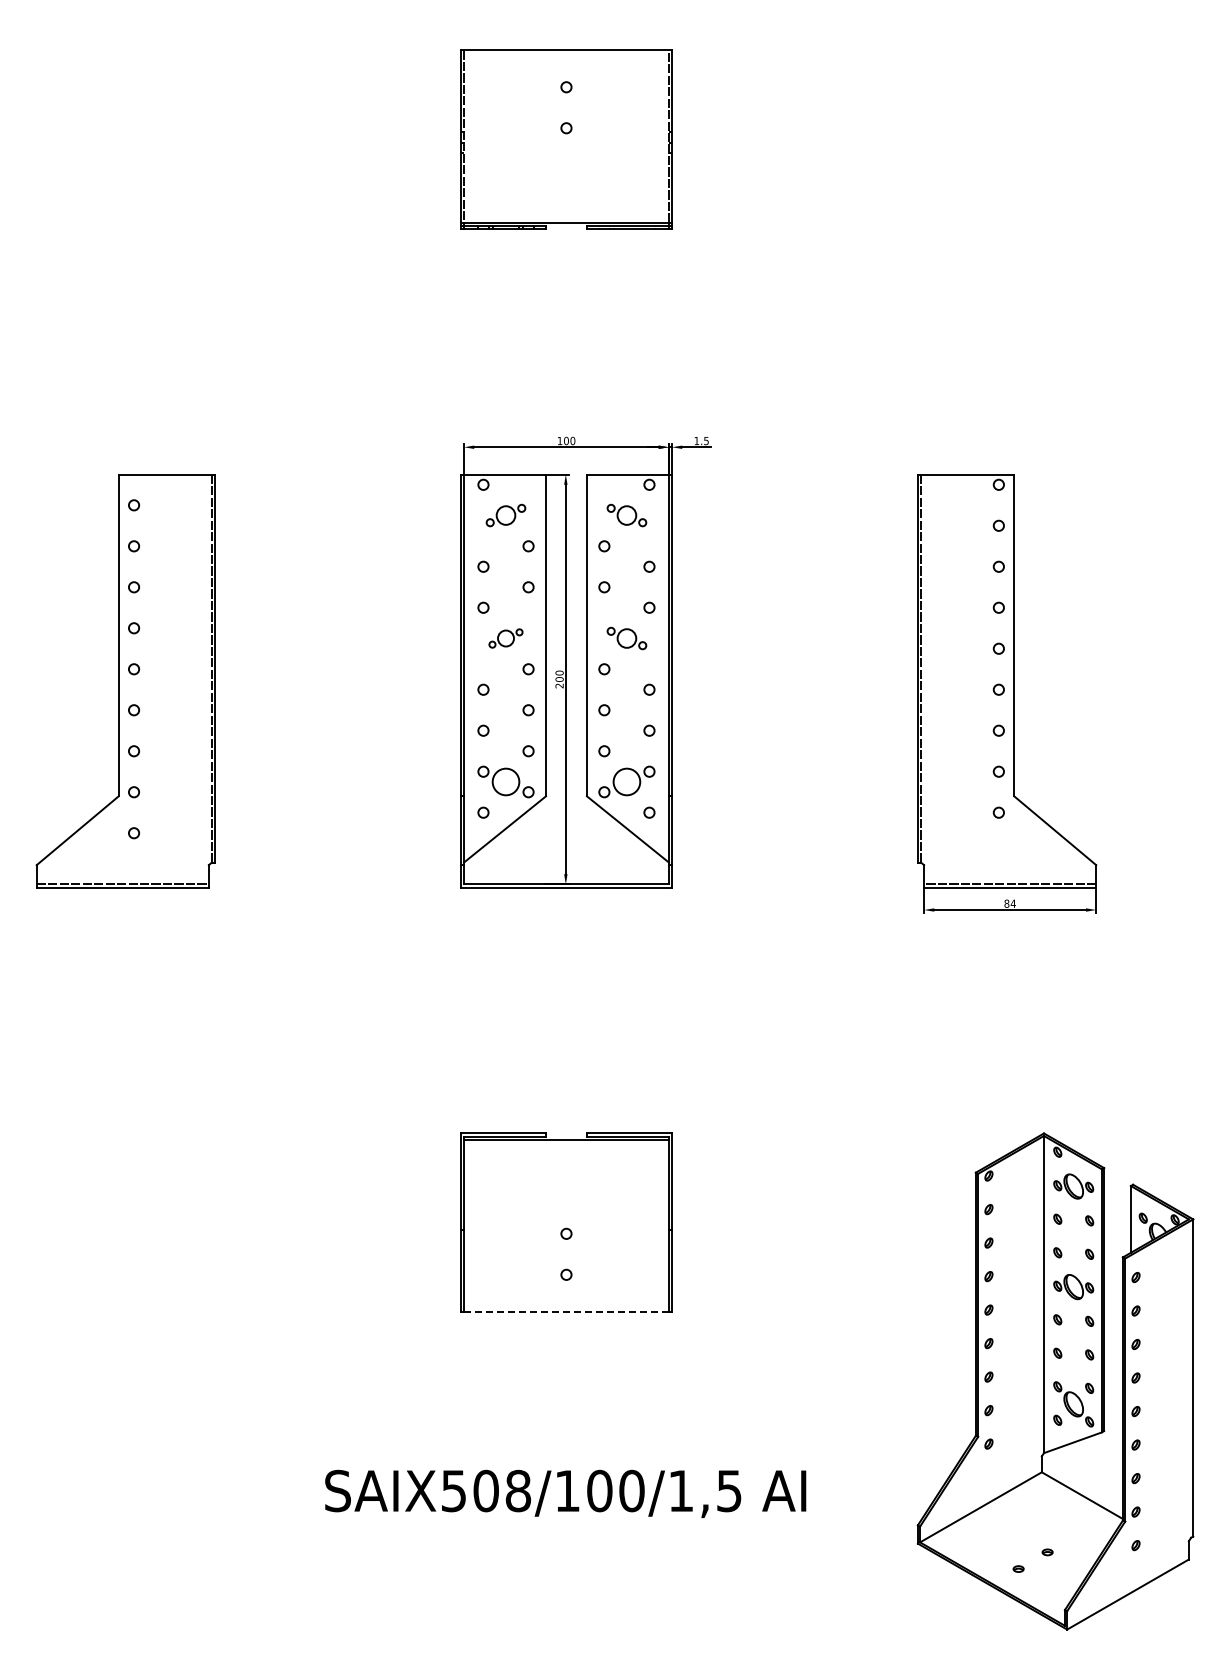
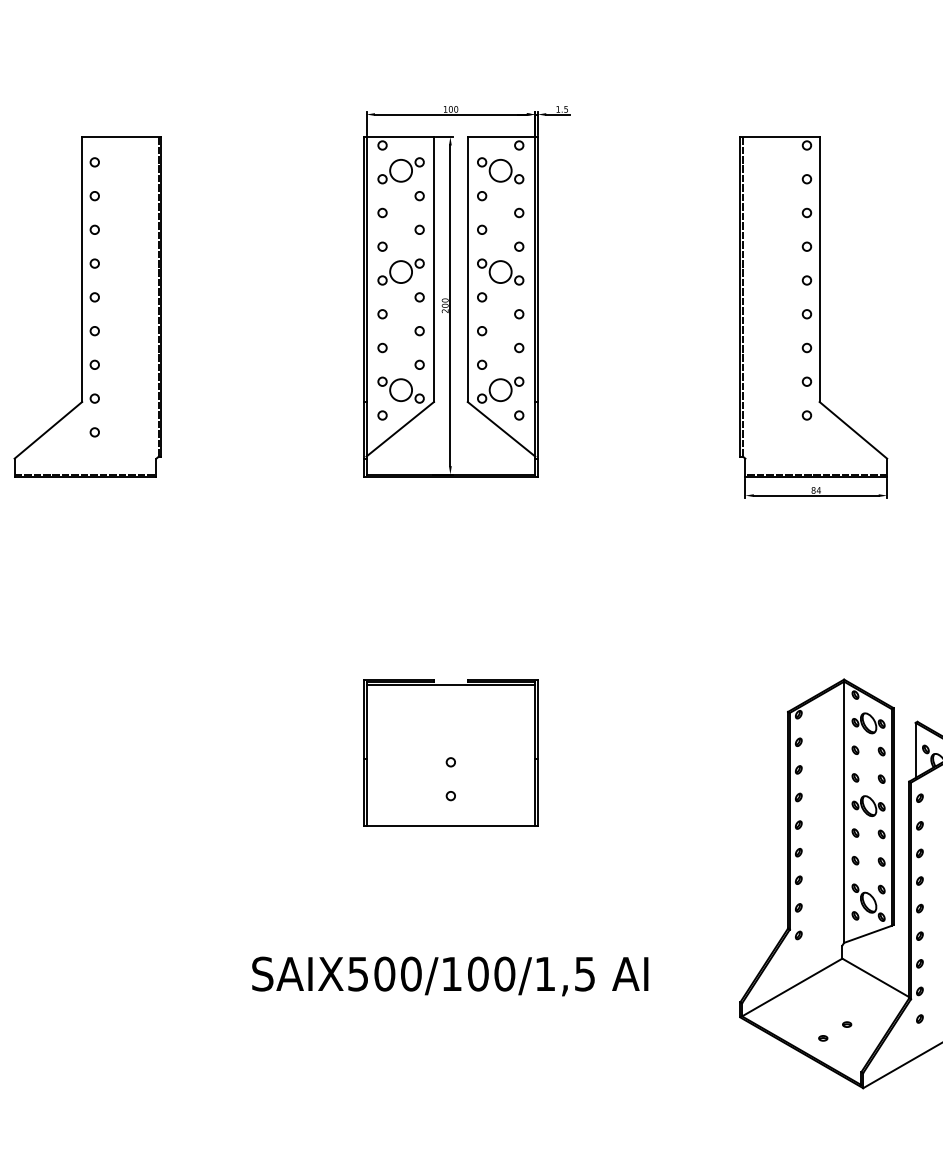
part: (505, 515) -> (400, 170), size x1.43
part: (626, 515) -> (500, 170), size x1.43
part: (505, 638) -> (400, 272), size x1.67
part: (626, 638) -> (500, 272), size x1.43
line: (565, 1311) -> (450, 826), dashed -> solid
text: (518, 1491) -> (411, 974), SAIX508/100/1,5 -> SAIX500/100/1,5

